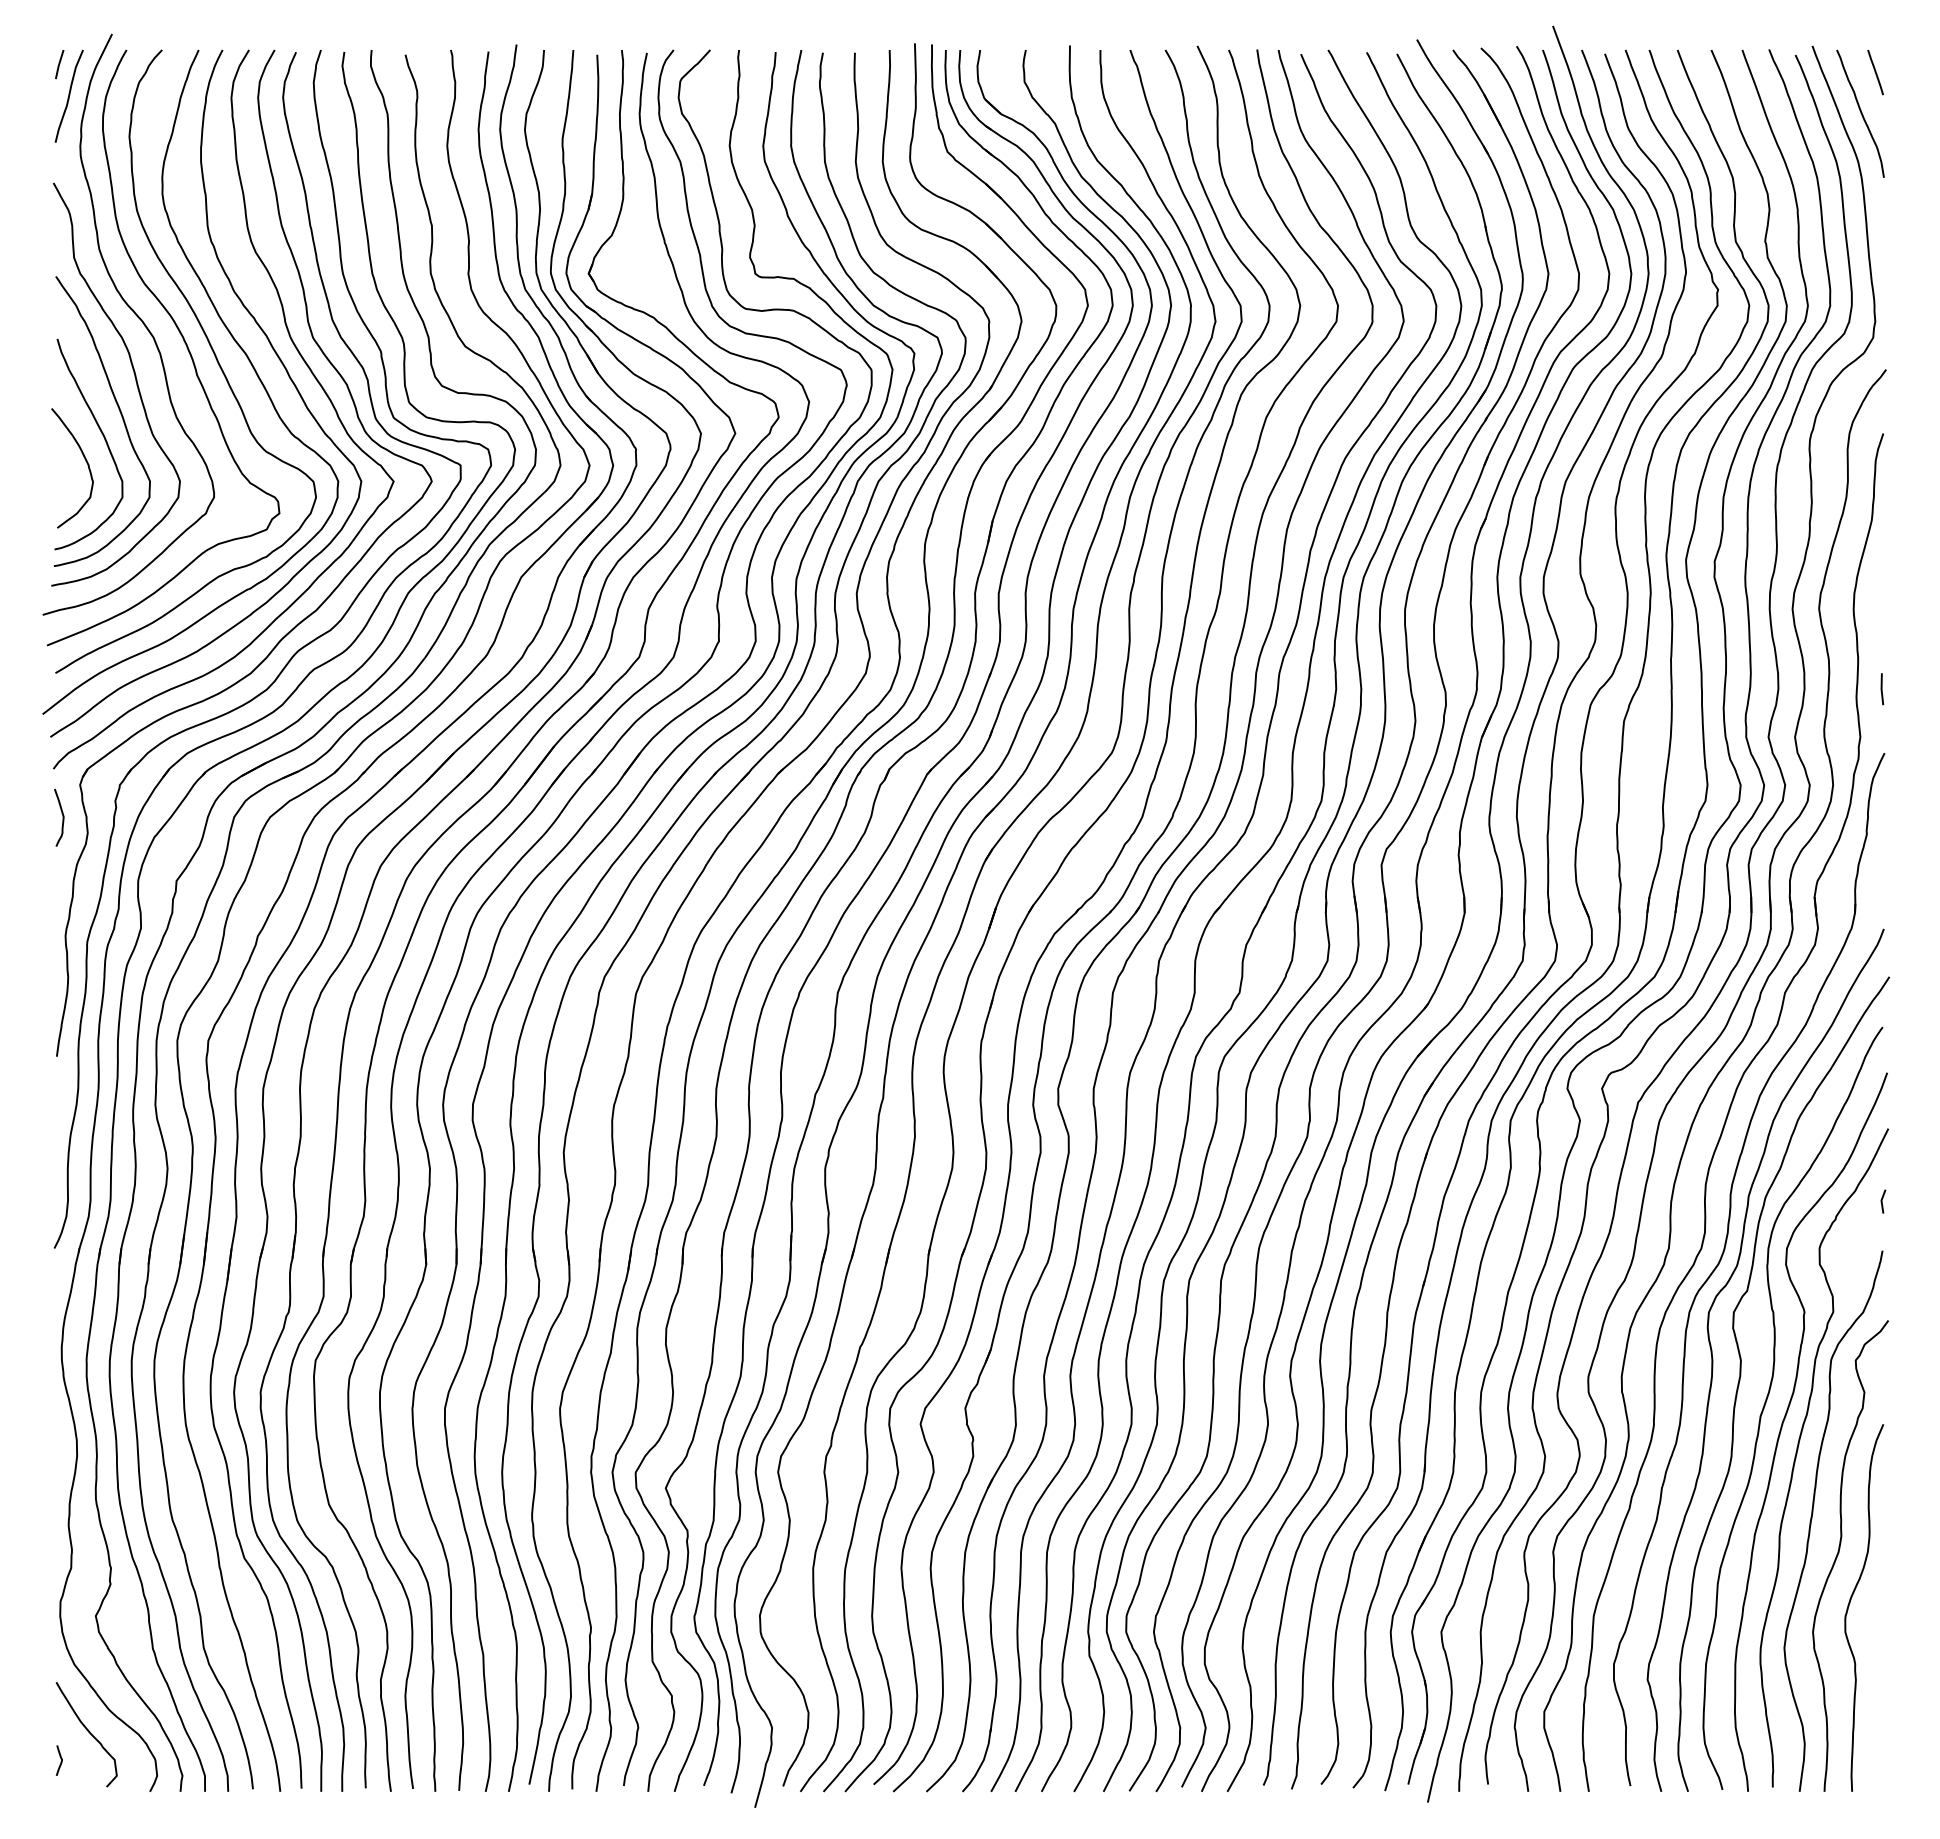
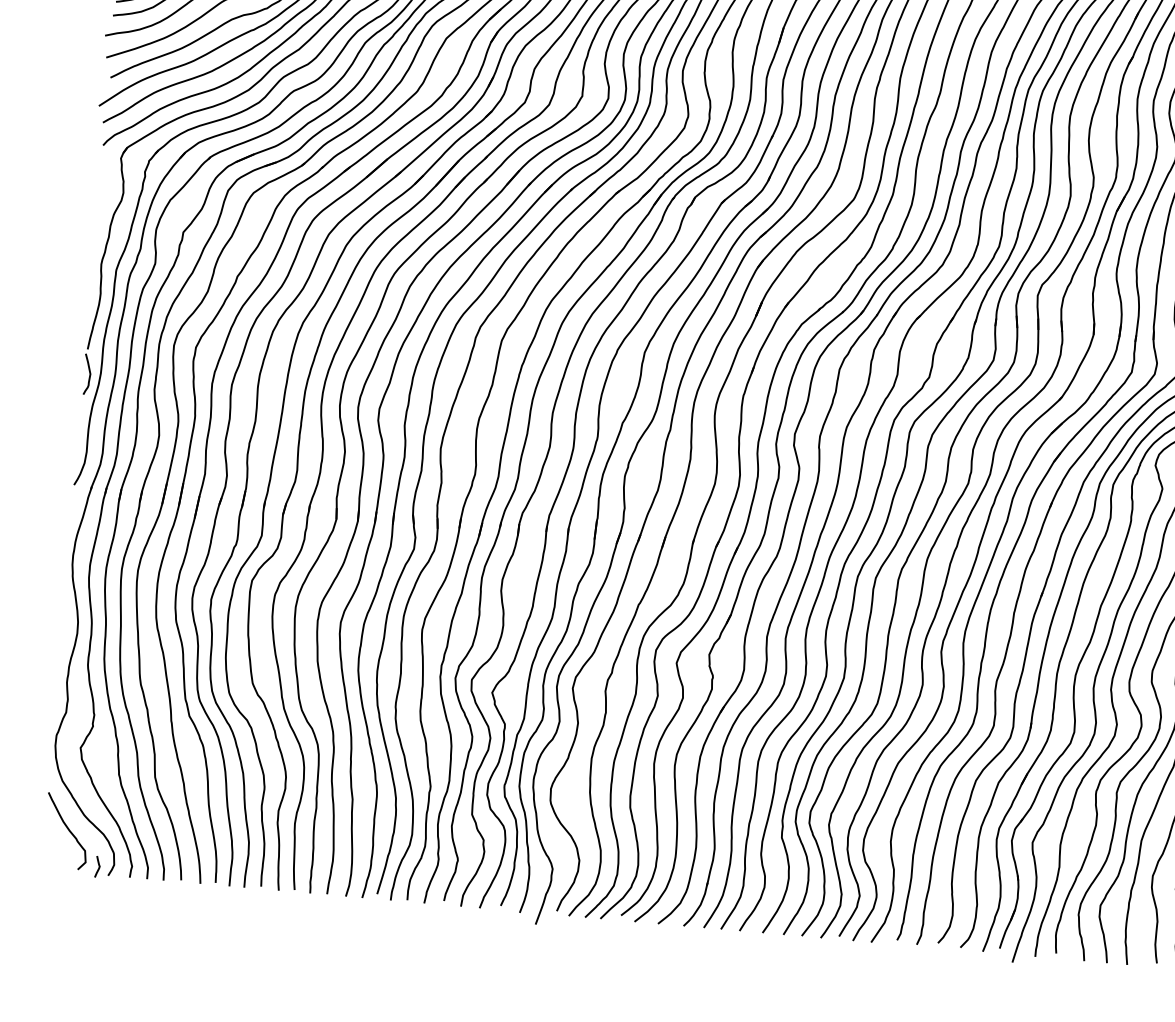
curve: (62, 817) -> (89, 374), moved
curve: (60, 1759) -> (98, 866), moved

